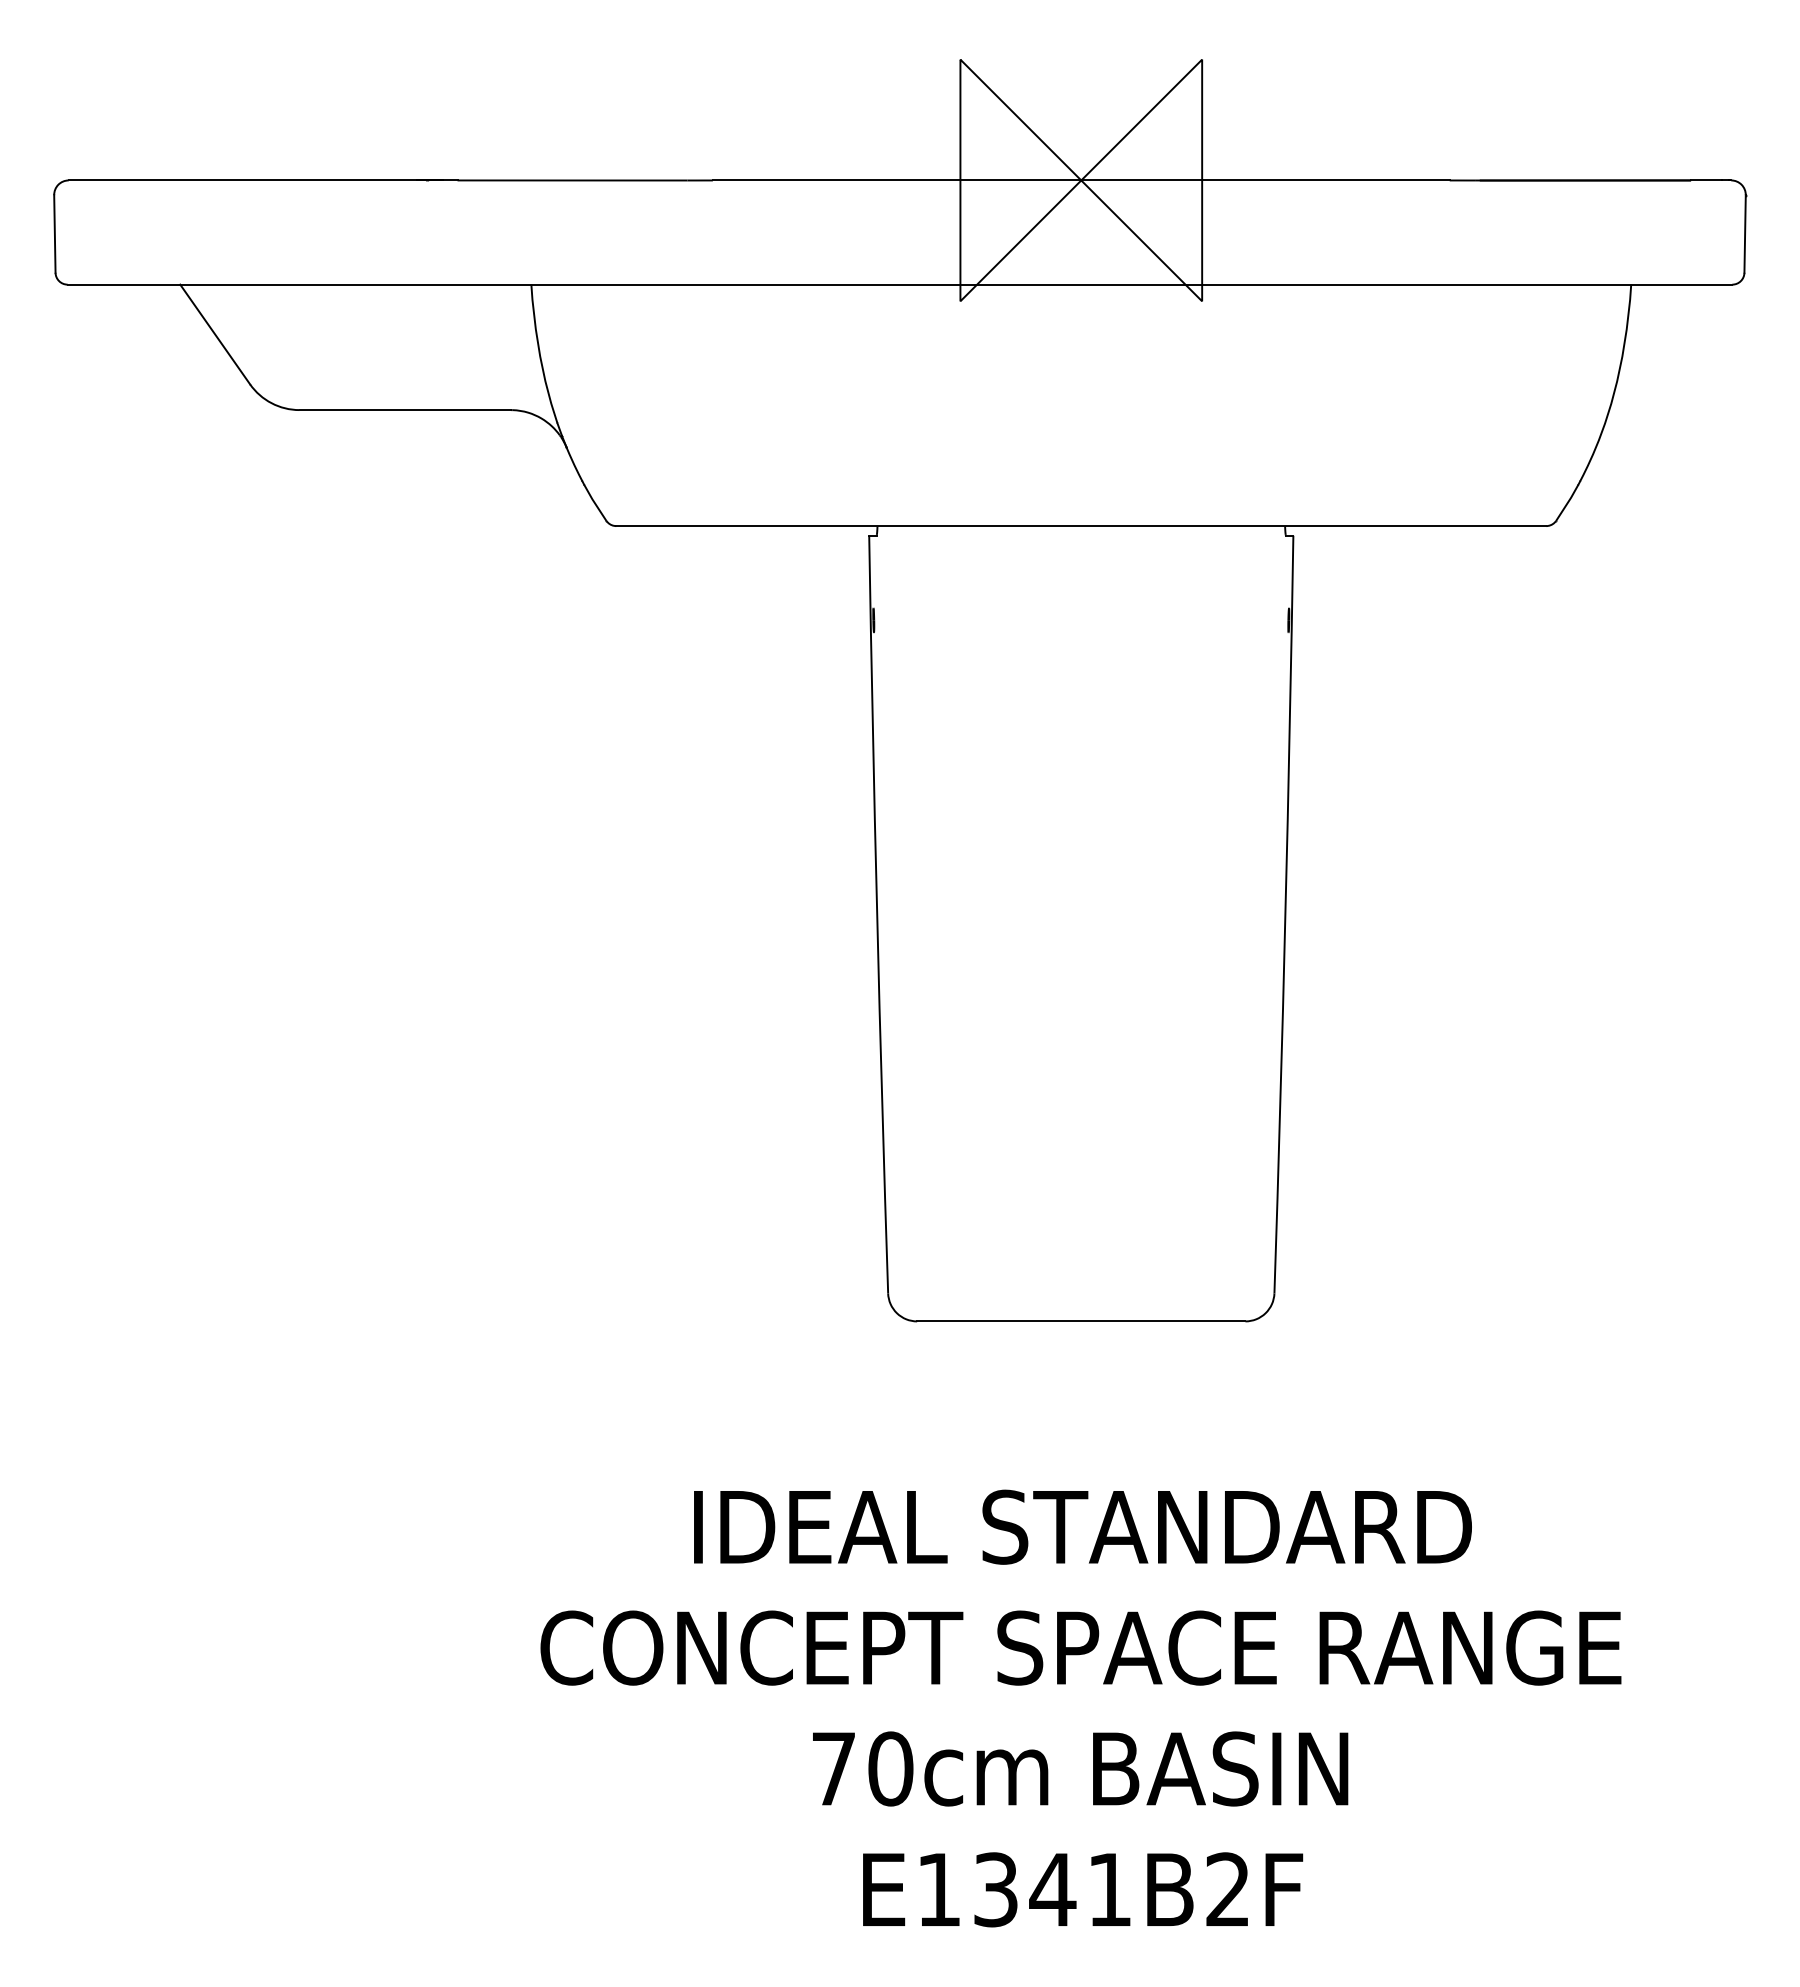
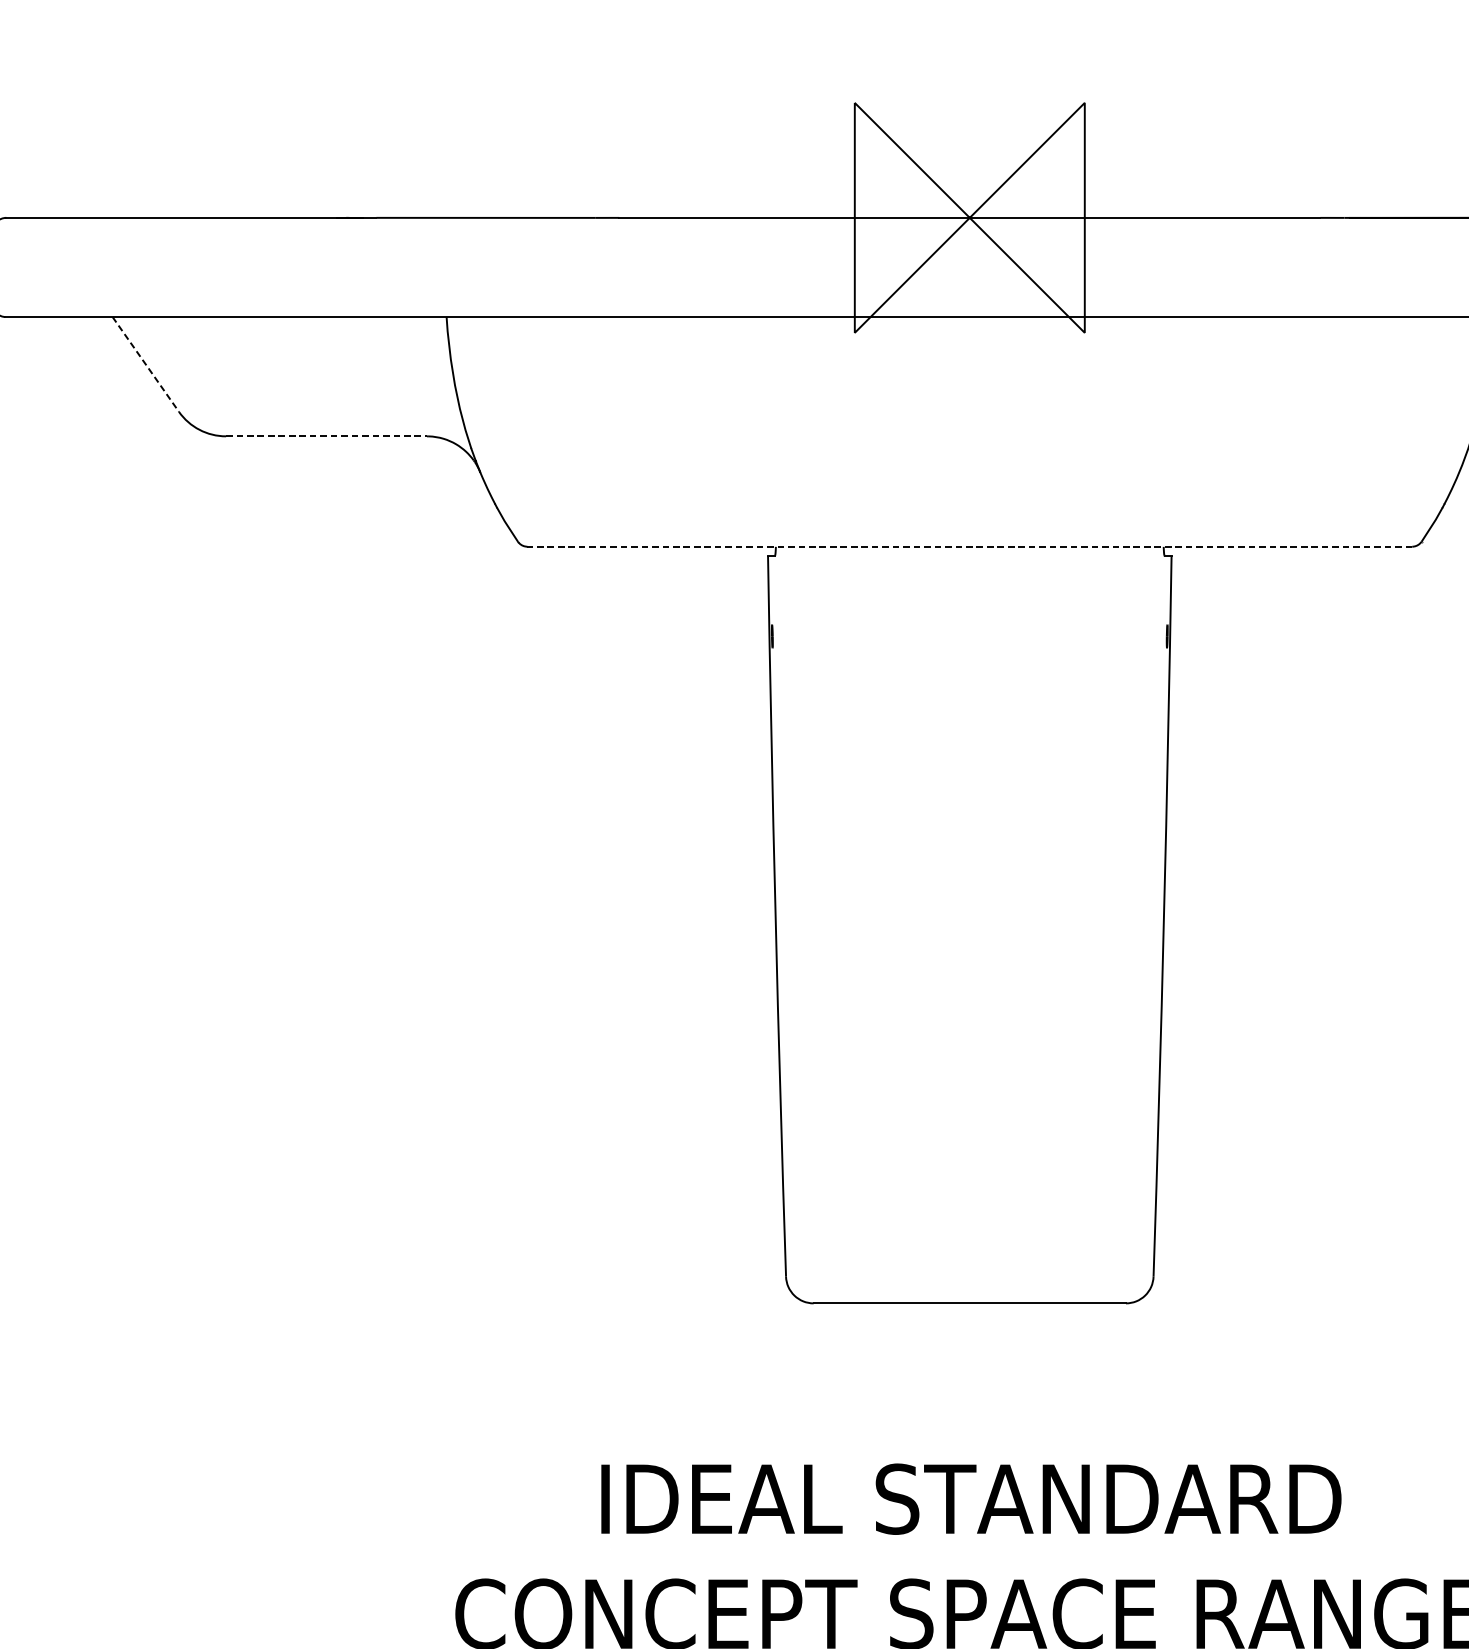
line: (215, 334) -> (146, 364), solid -> dashed
line: (405, 410) -> (326, 436), solid -> dashed
line: (1081, 526) -> (970, 547), solid -> dashed

